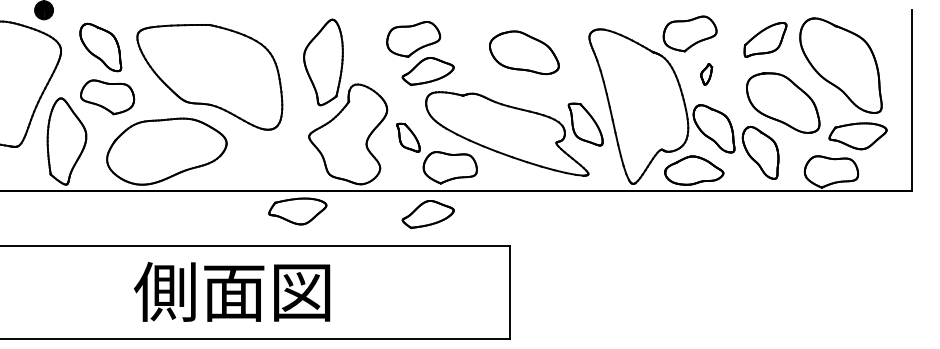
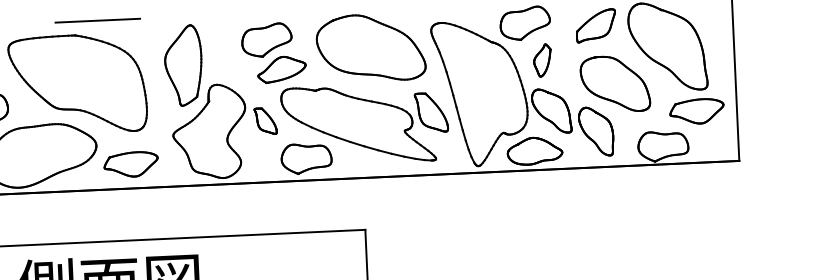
line: (234, 10) -> (98, 20), added
part: (524, 52) -> (371, 47), size x1.67
part: (706, 74) -> (542, 60), size x1.67
part: (857, 136) -> (696, 111), moved
part: (408, 137) -> (265, 121), moved
part: (297, 211) -> (130, 164), moved
part: (427, 214) -> (287, 203), removed

